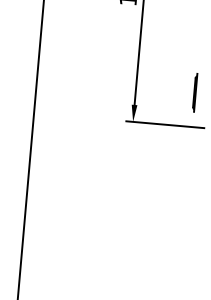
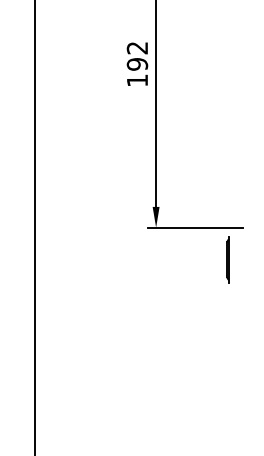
line: (194, 92) -> (227, 259), moved

